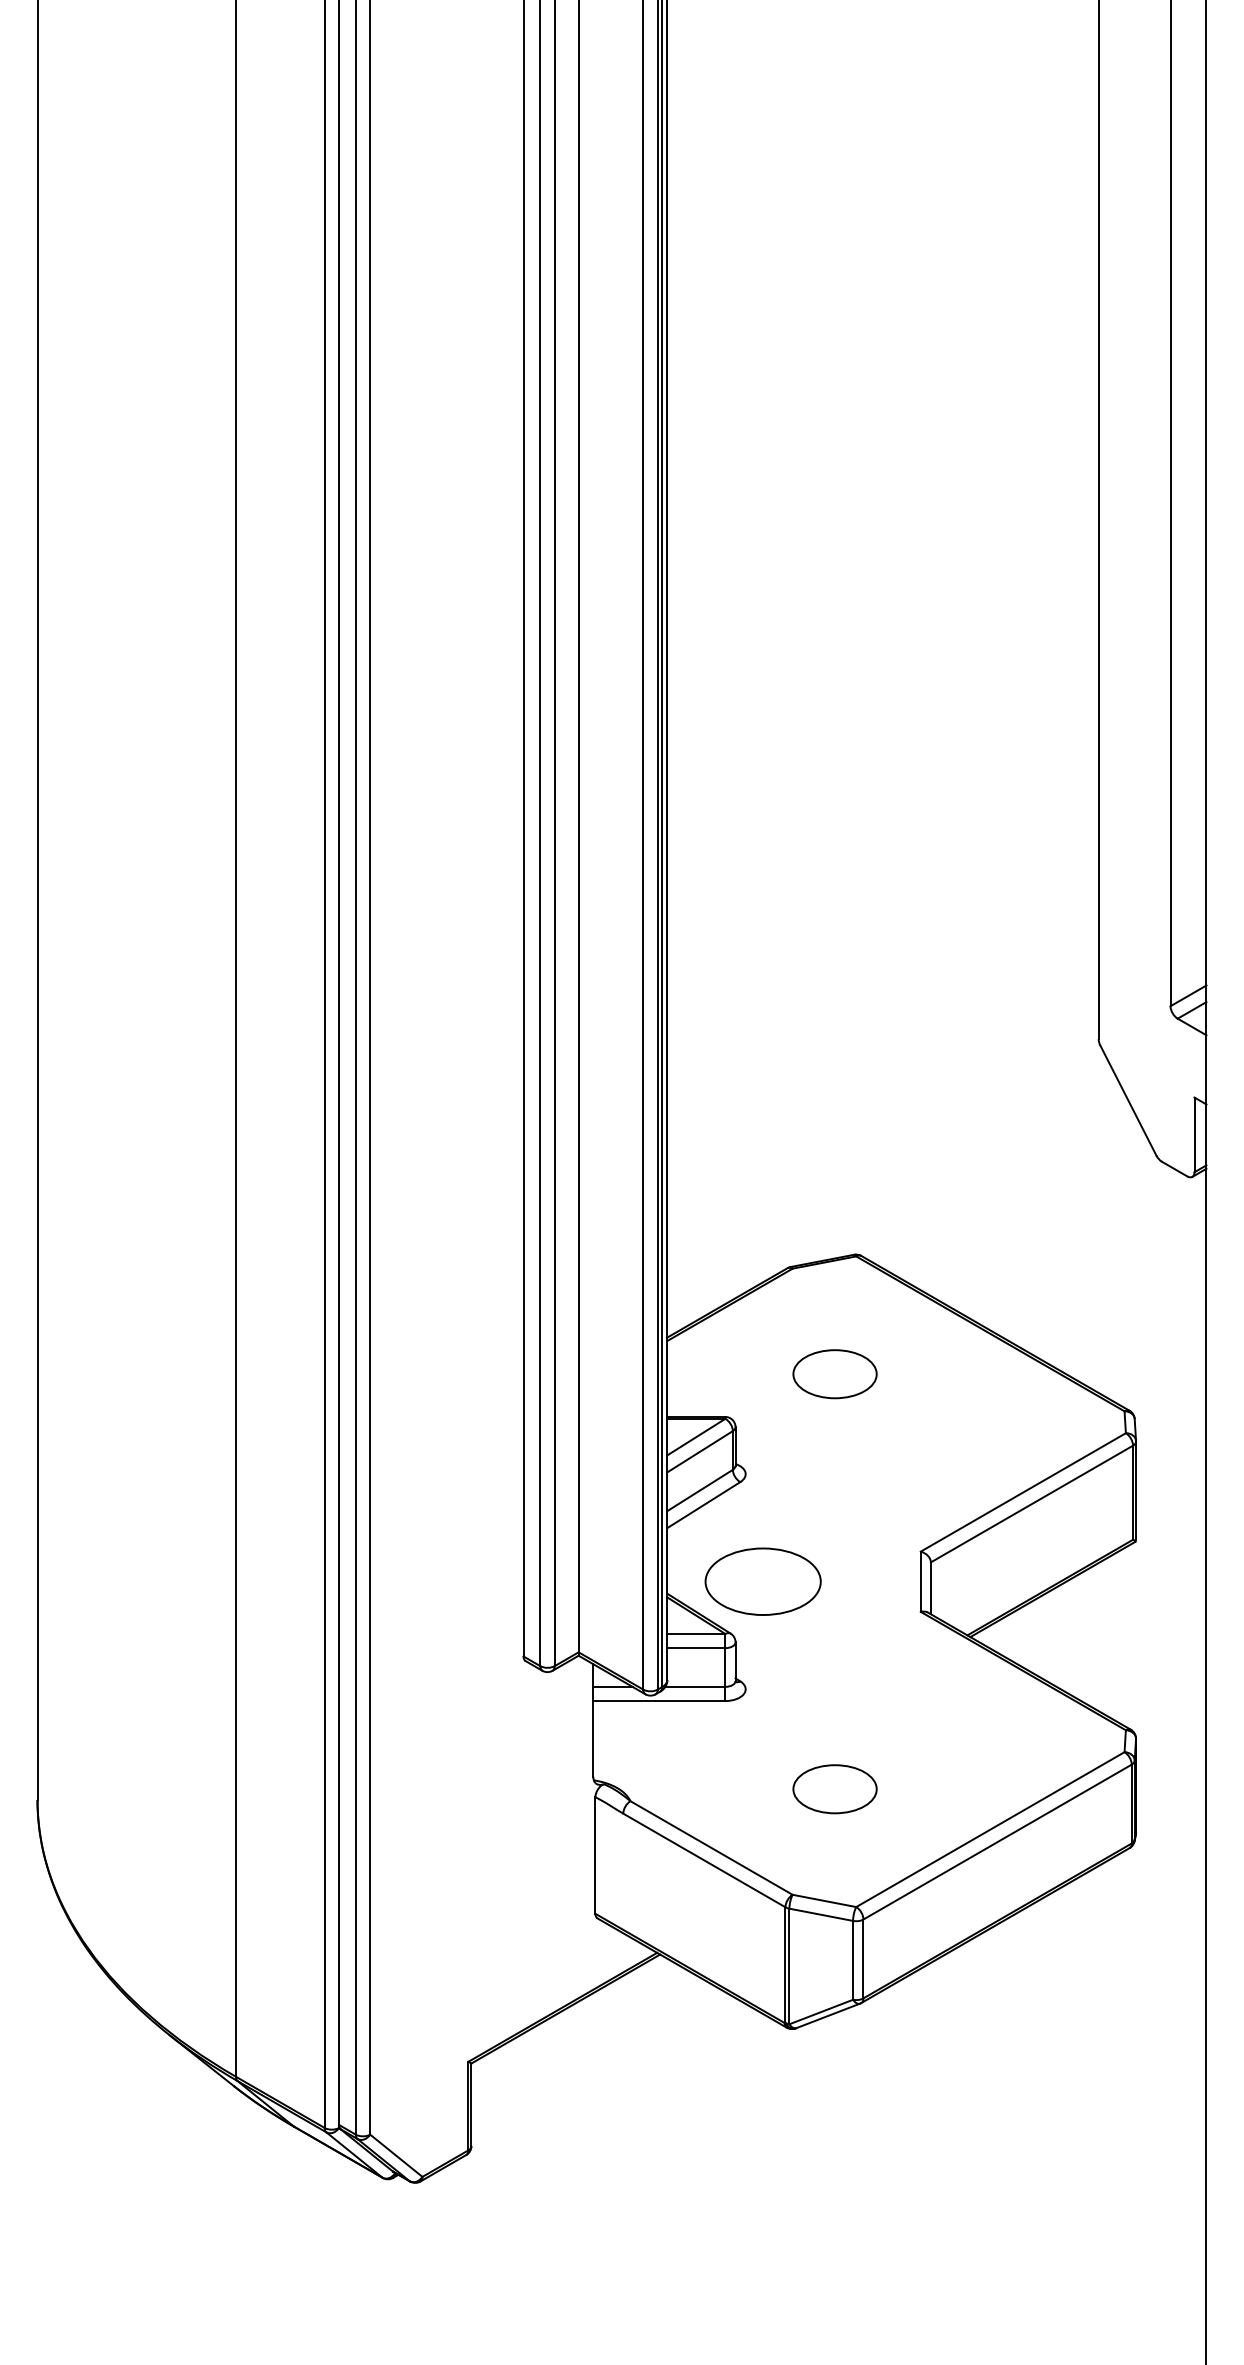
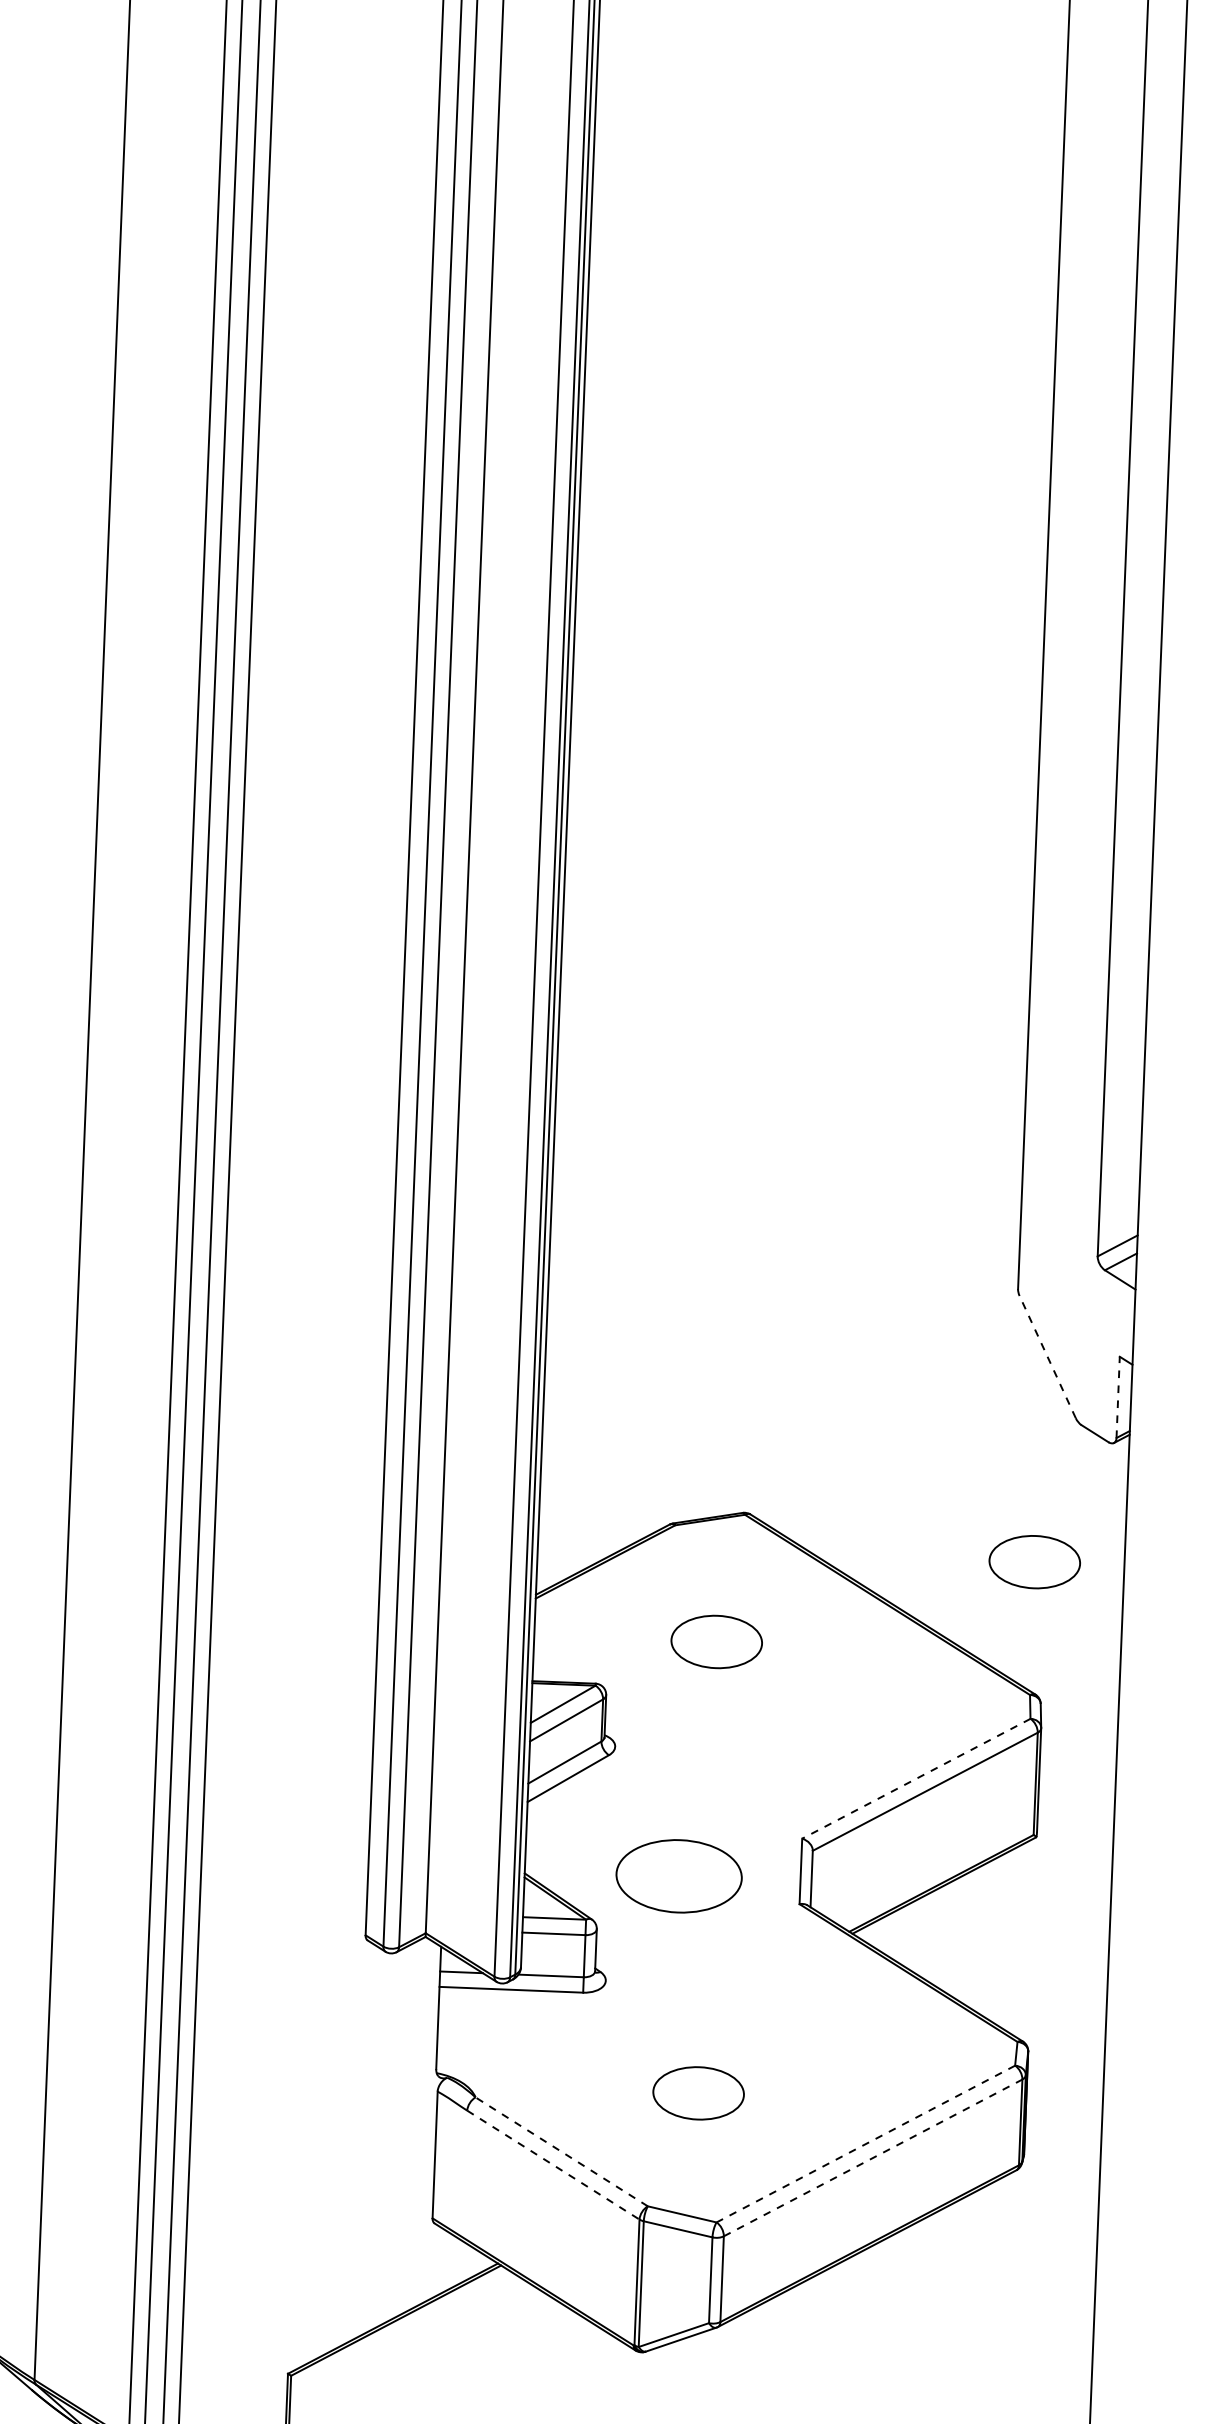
line: (1128, 1100) -> (1047, 1357), solid -> dashed
line: (1194, 1134) -> (1118, 1396), solid -> dashed
part: (1123, 1289) -> (1034, 1562), added
line: (1022, 1492) -> (915, 1778), solid -> dashed
part: (762, 1581) -> (678, 1876), moved
line: (990, 1829) -> (865, 2143), solid -> dashed
line: (997, 1842) -> (872, 2158), solid -> dashed
line: (711, 1848) -> (561, 2152), solid -> dashed
line: (704, 1860) -> (553, 2165), solid -> dashed

